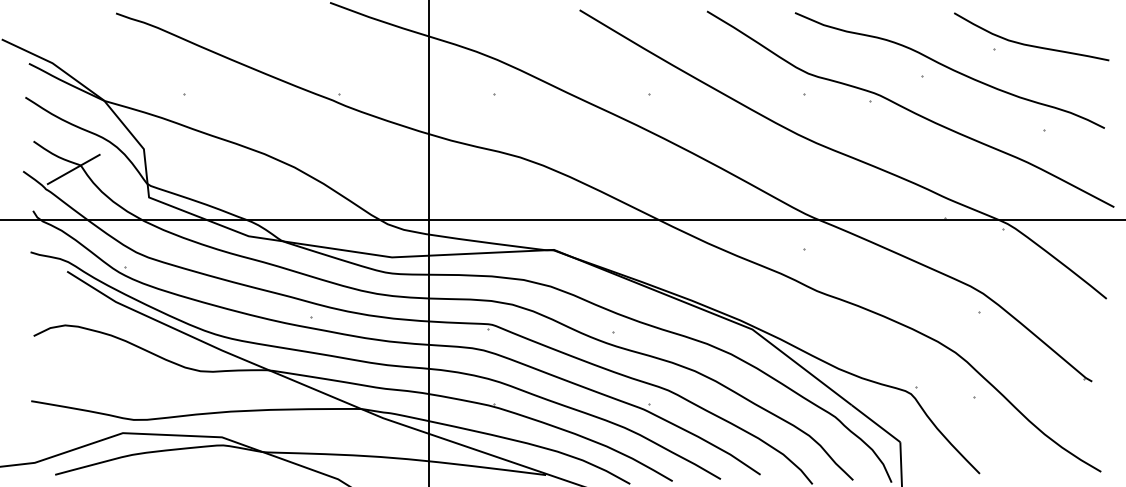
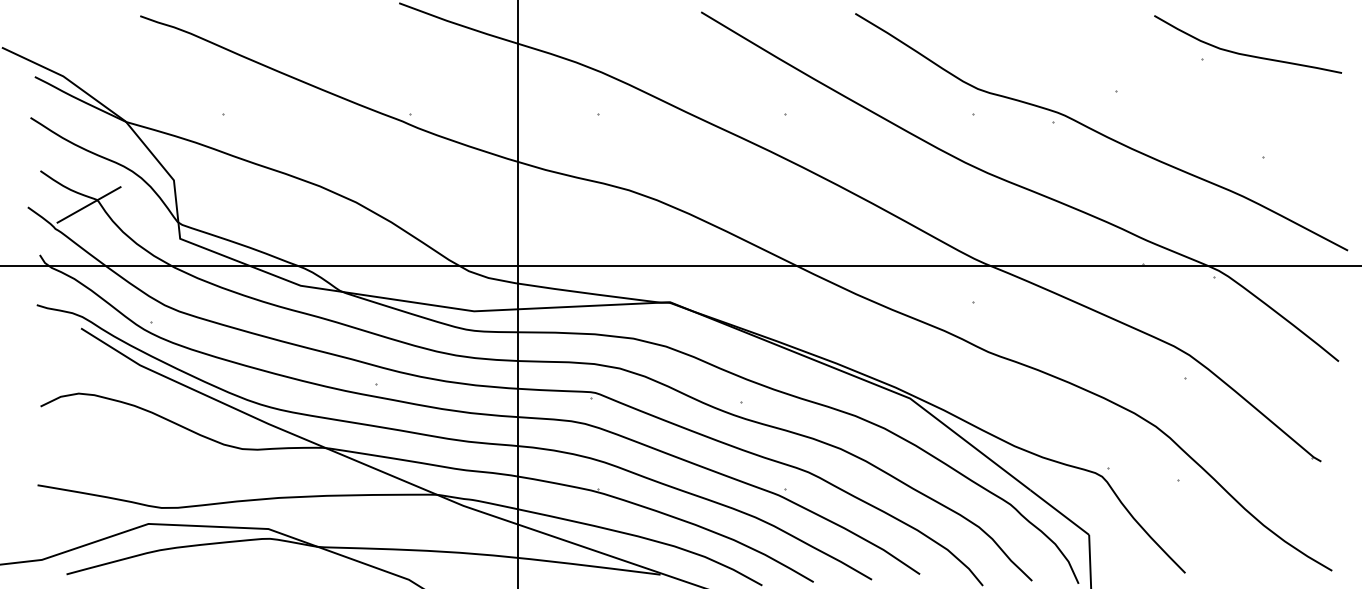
curve: (949, 69) -> (1148, 83), removed

